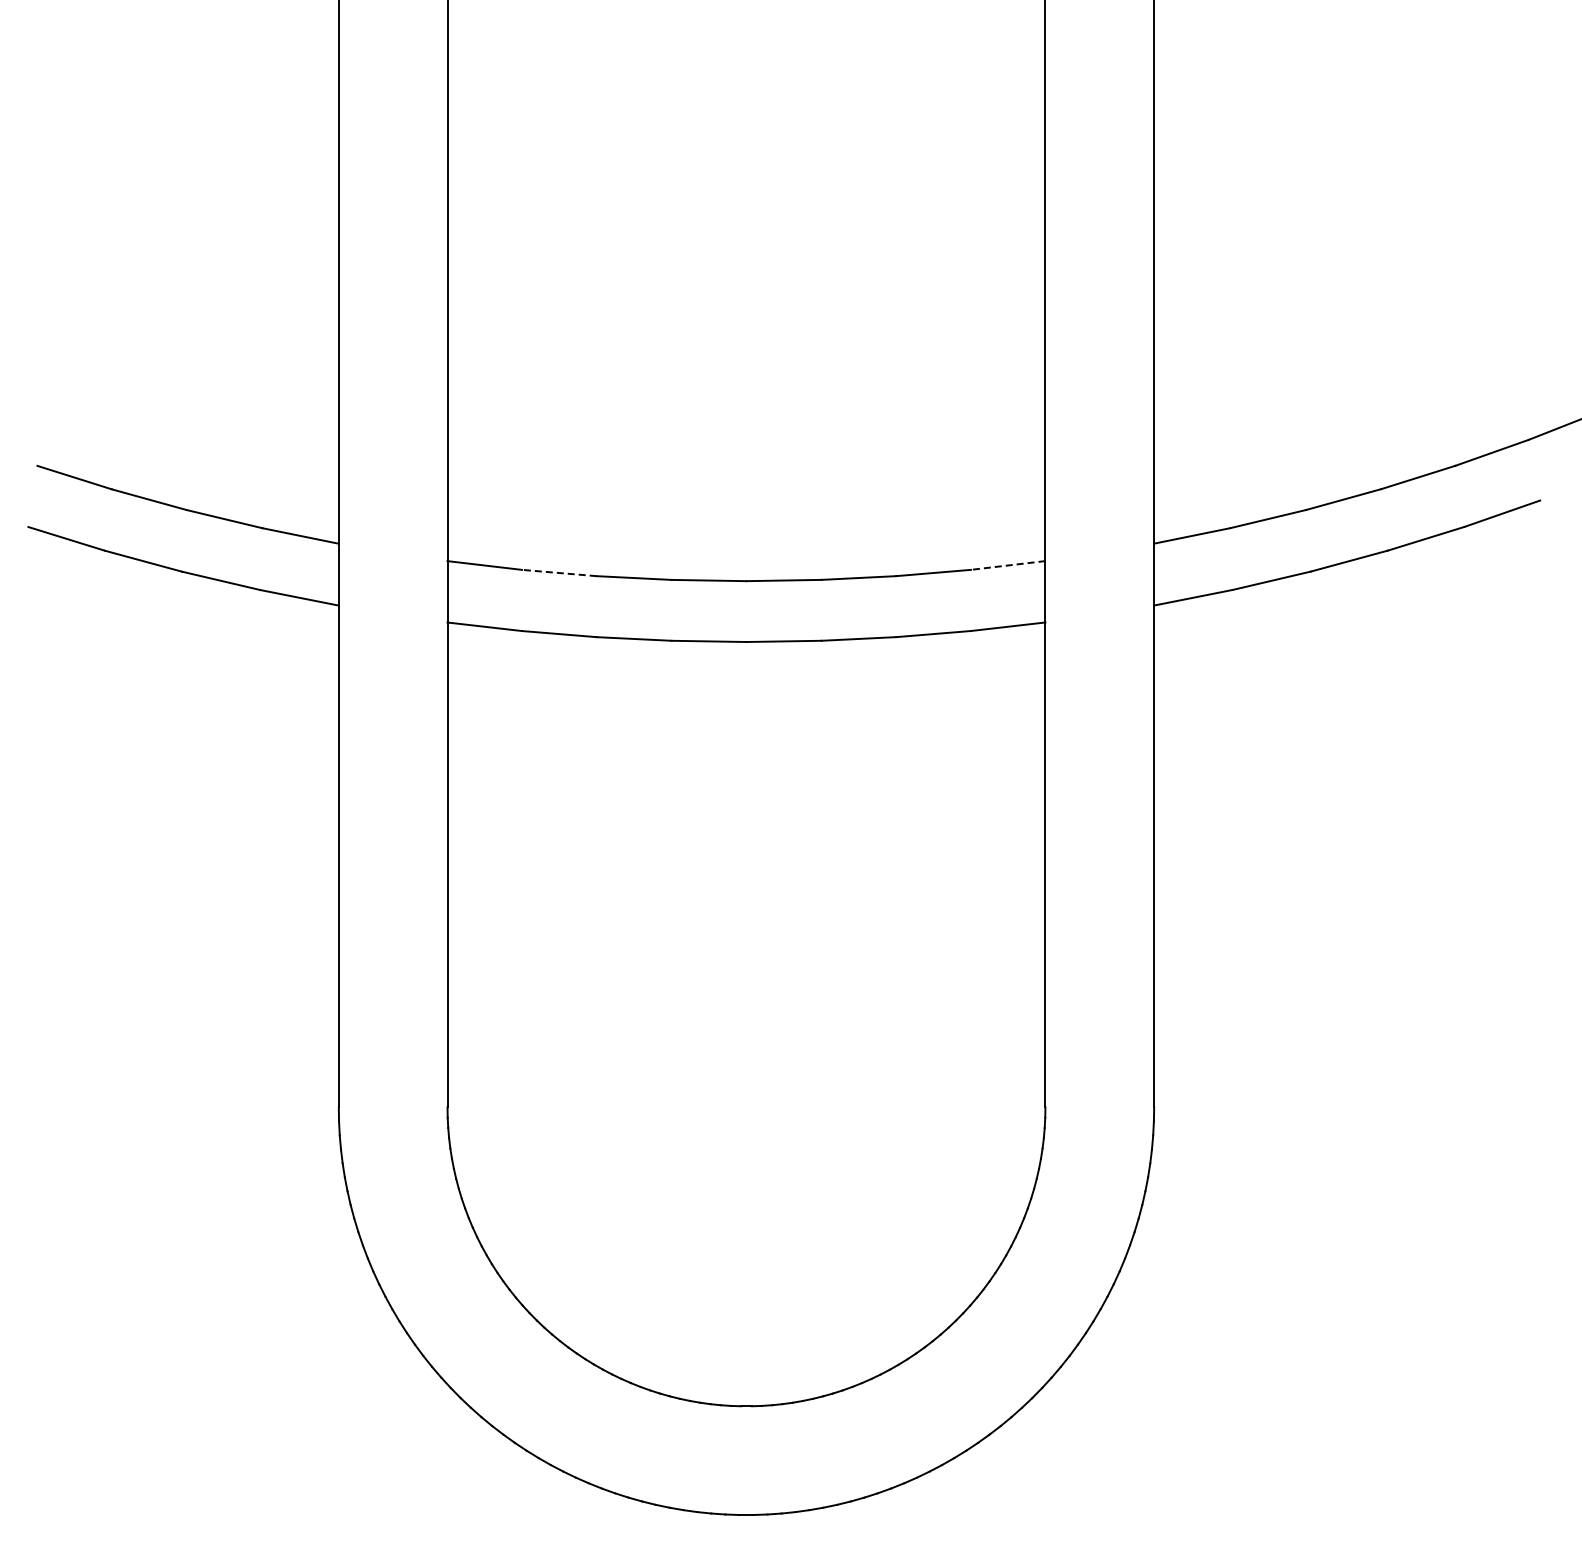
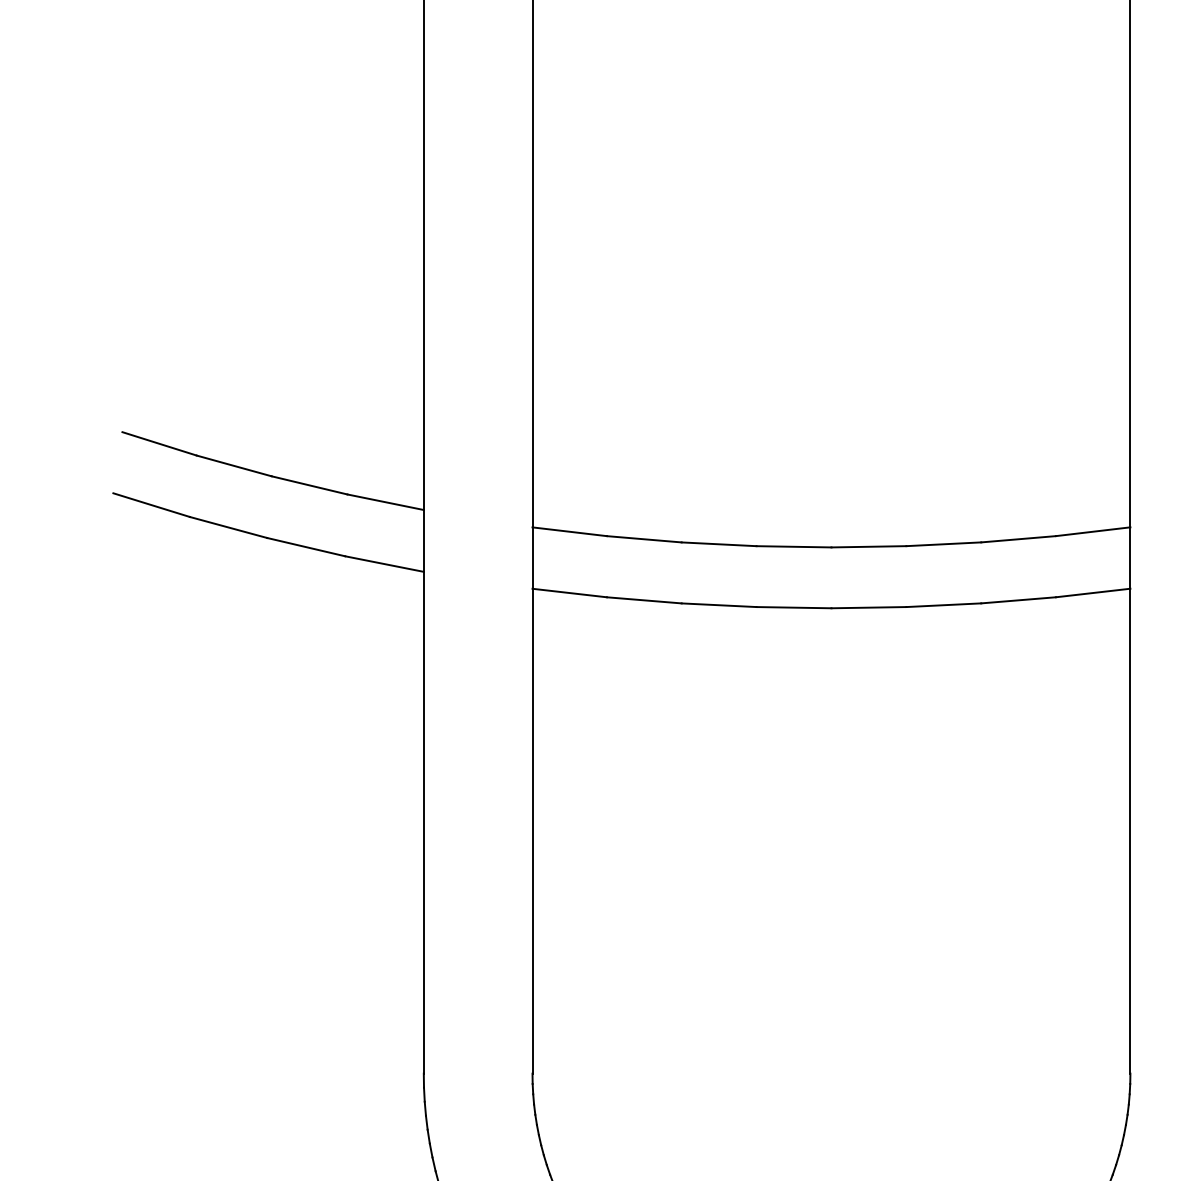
line: (1007, 565) -> (1092, 531), dashed -> solid
line: (558, 572) -> (643, 538), dashed -> solid

